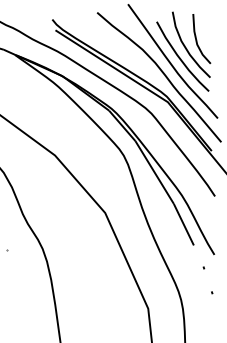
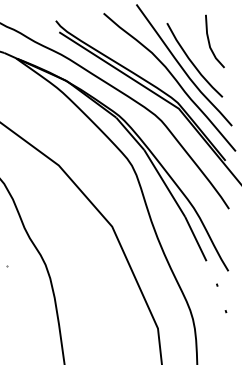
curve: (186, 47) -> (198, 50), removed

